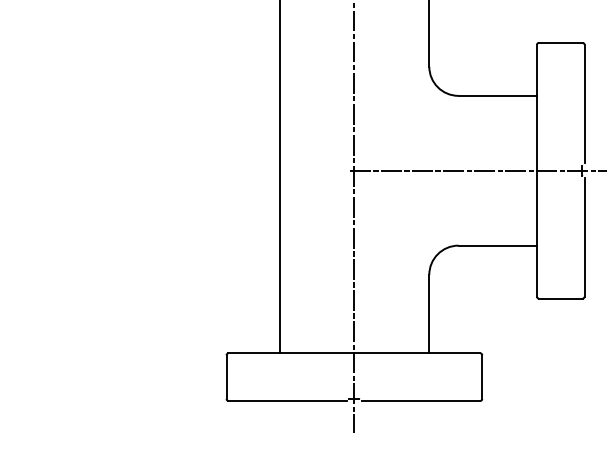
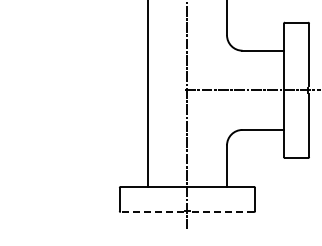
line: (286, 401) -> (151, 212), solid -> dashed
line: (420, 401) -> (222, 212), solid -> dashed

